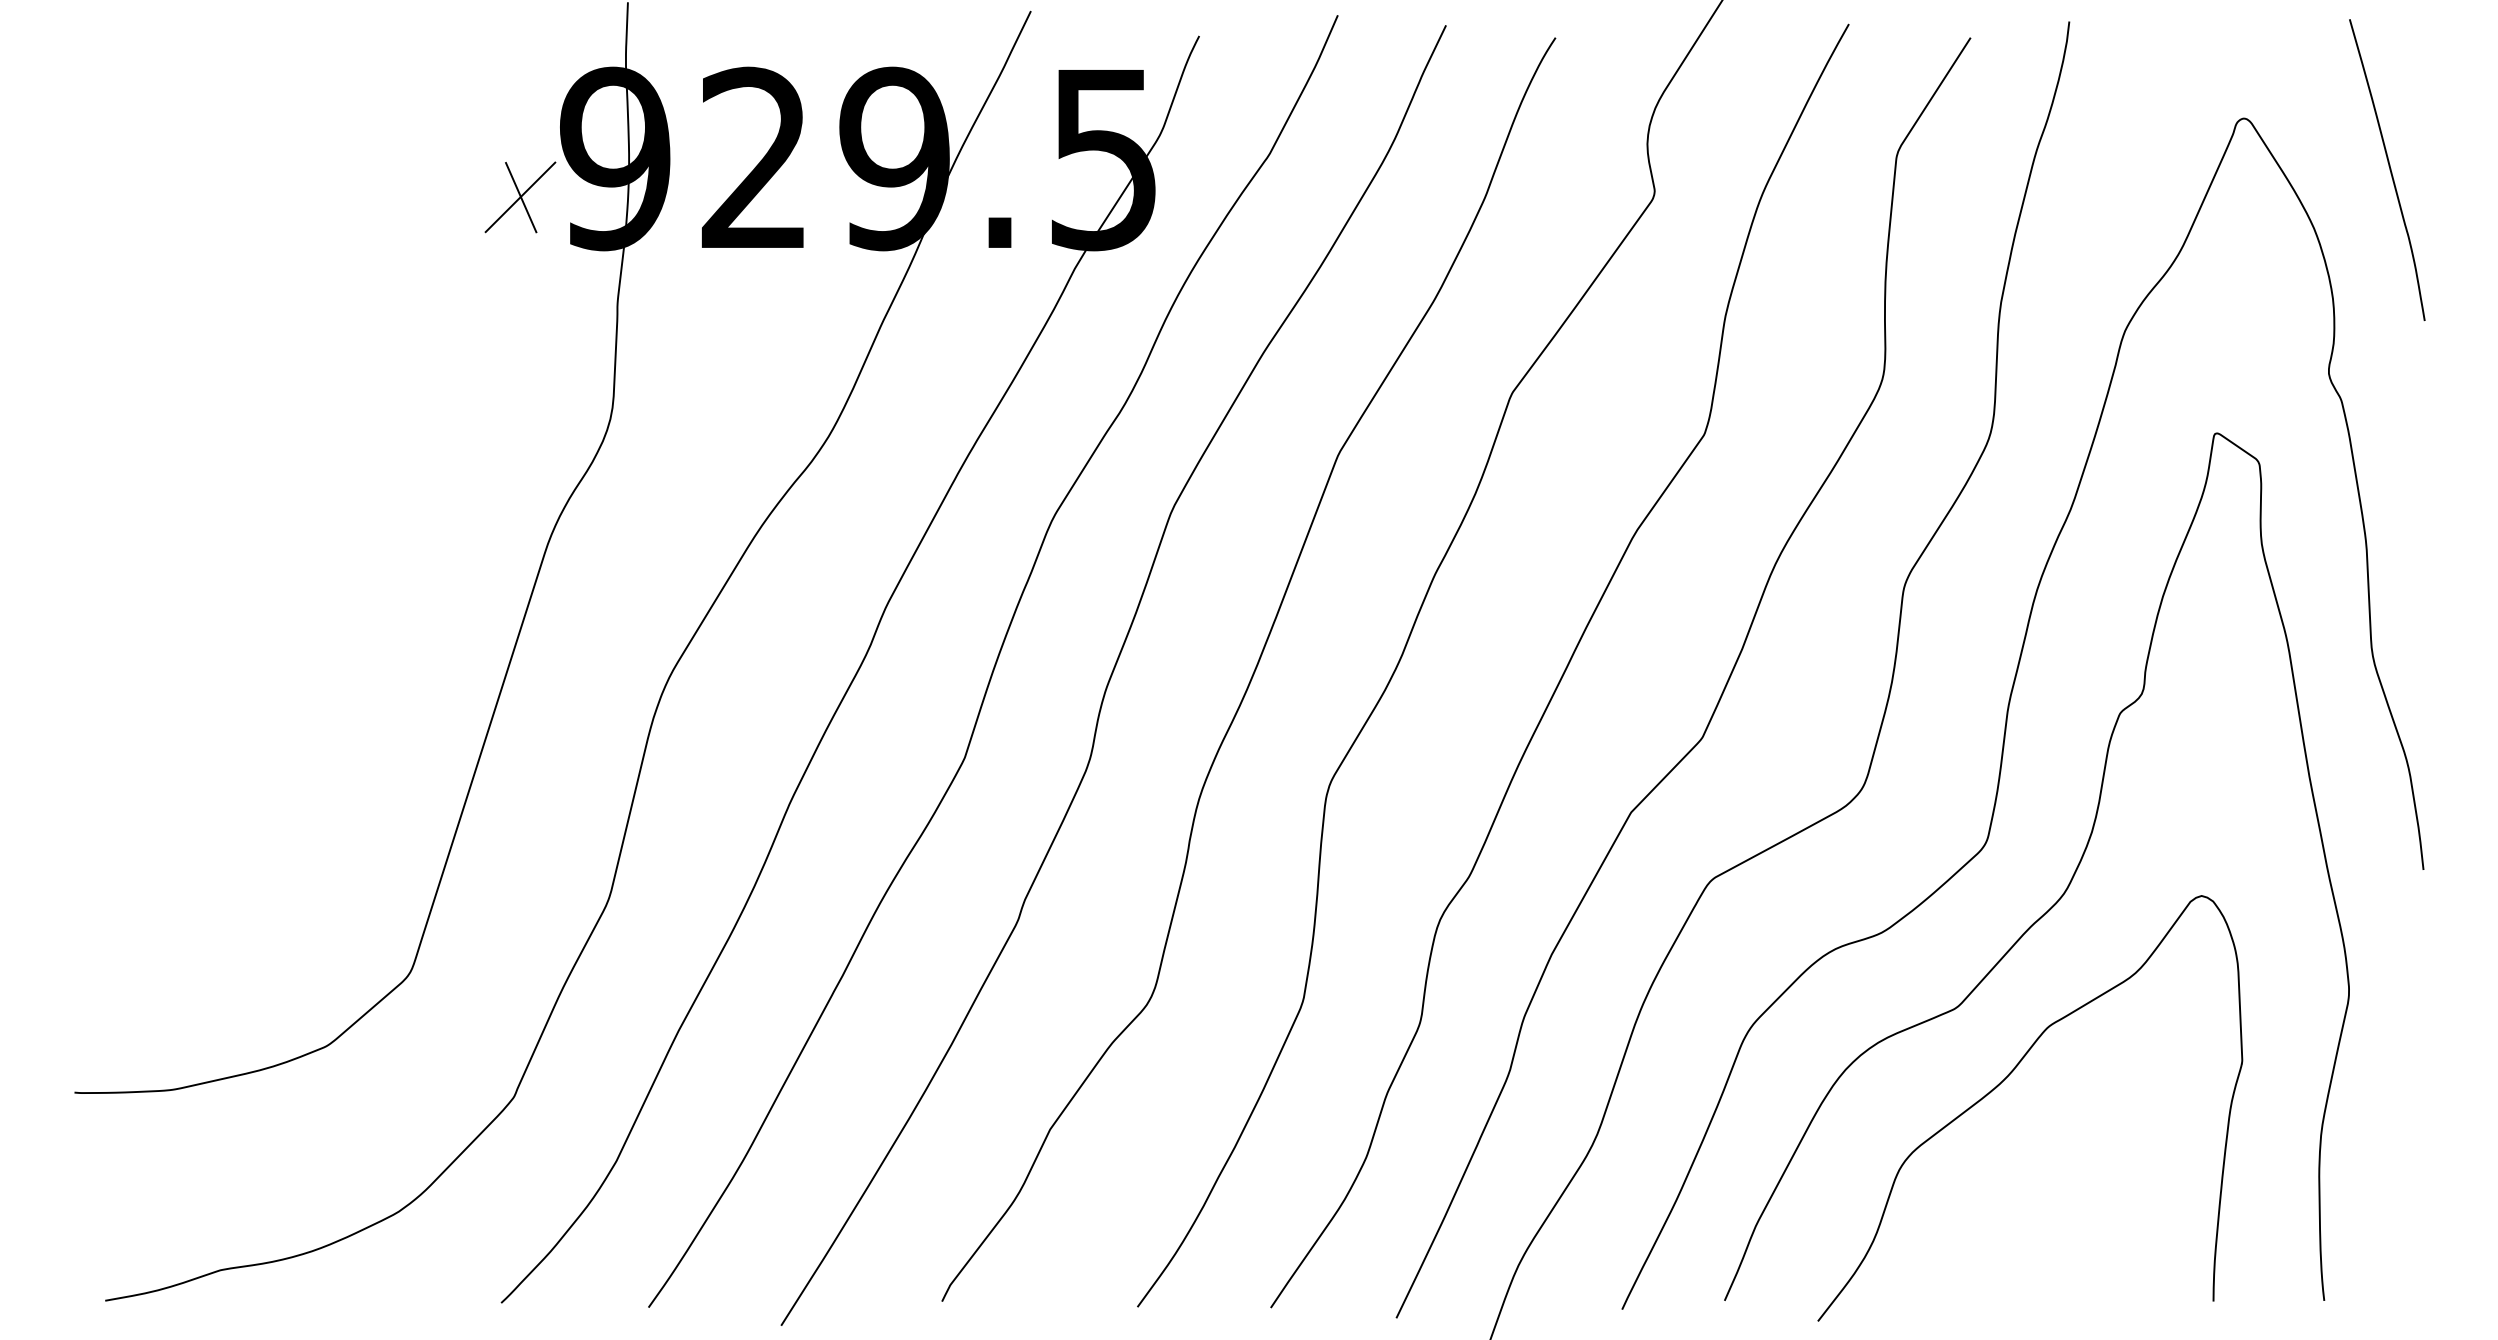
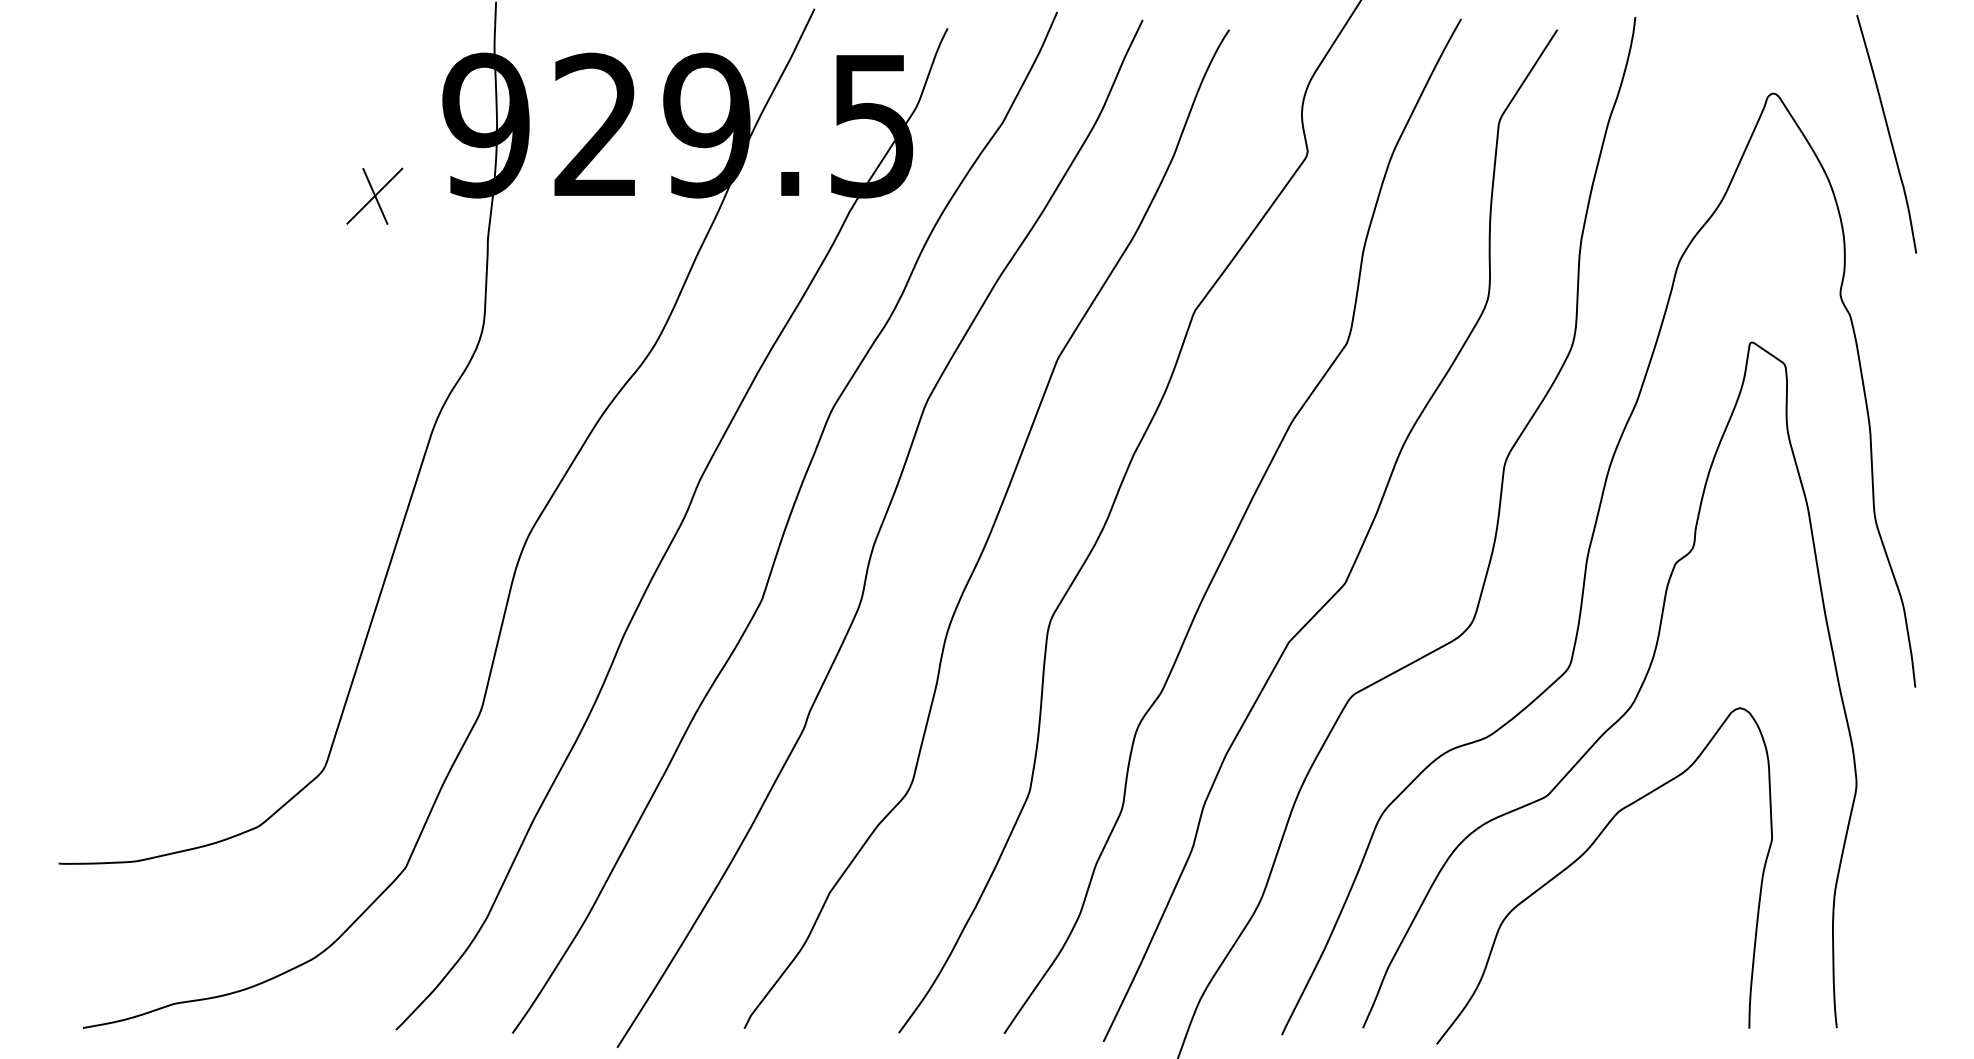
part: (520, 197) -> (374, 196), moved

